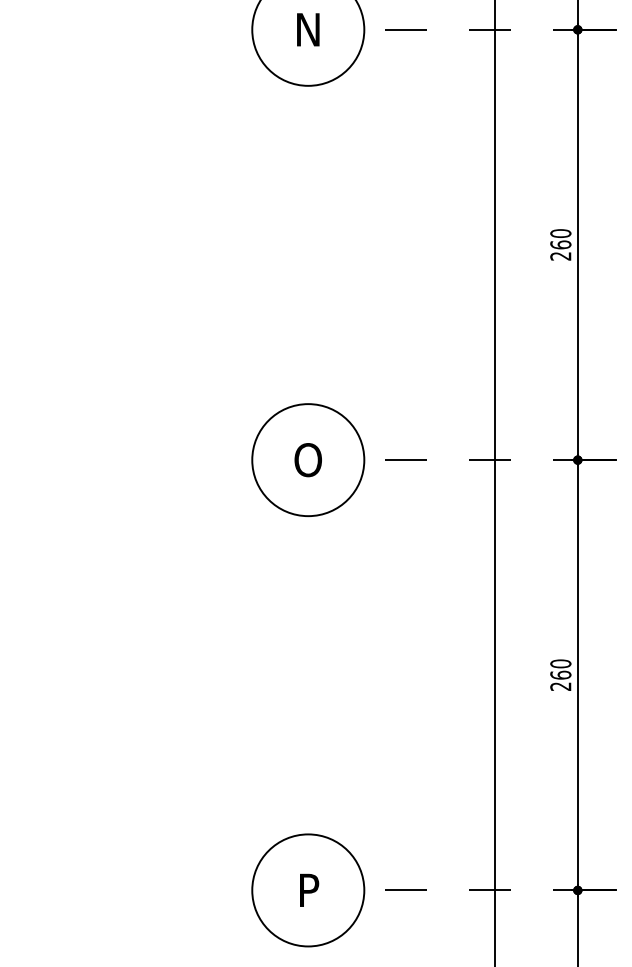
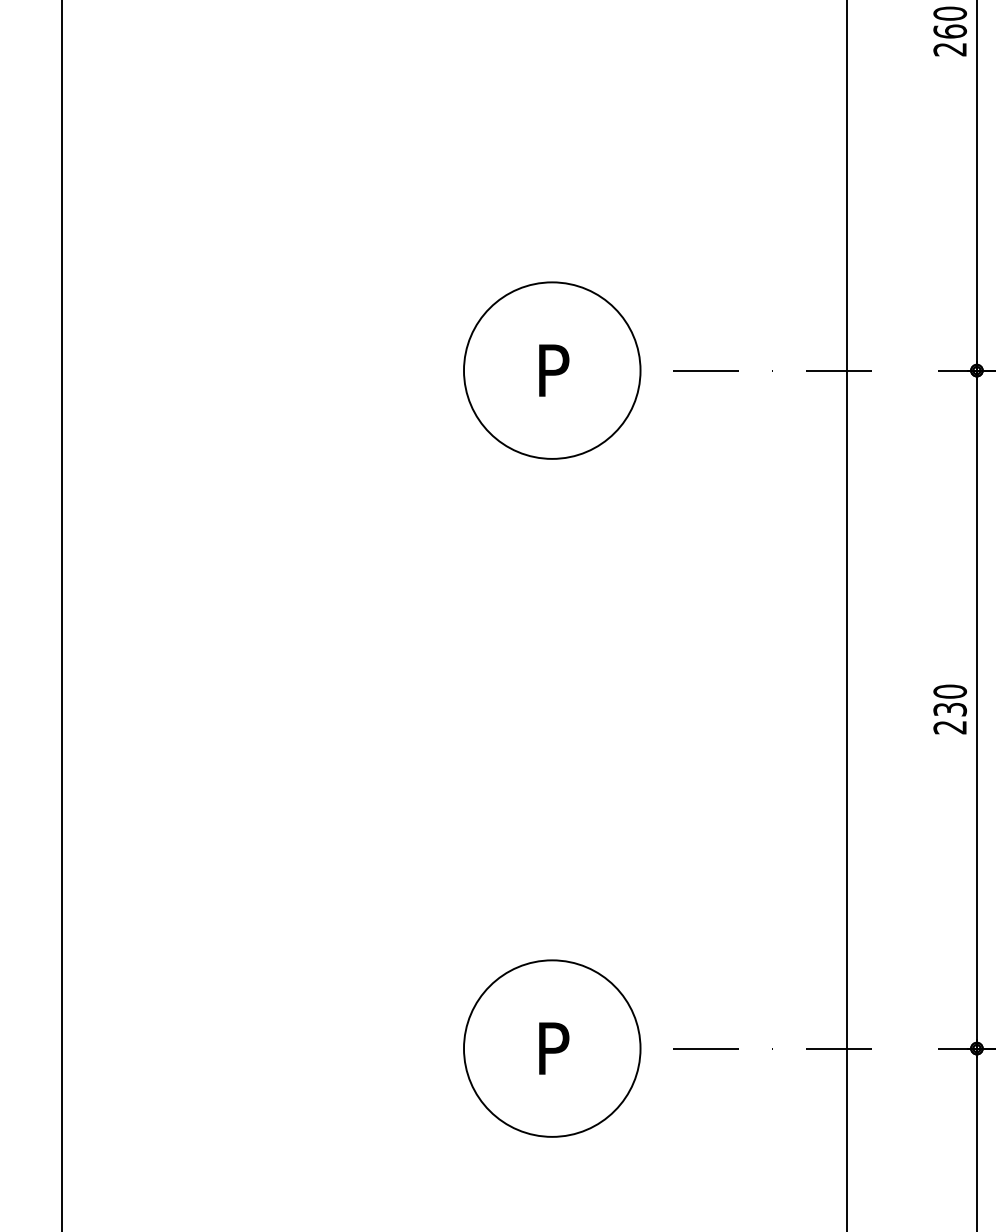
text: (307, 460) -> (551, 371), O -> P
text: (560, 674) -> (949, 708), 260 -> 230

